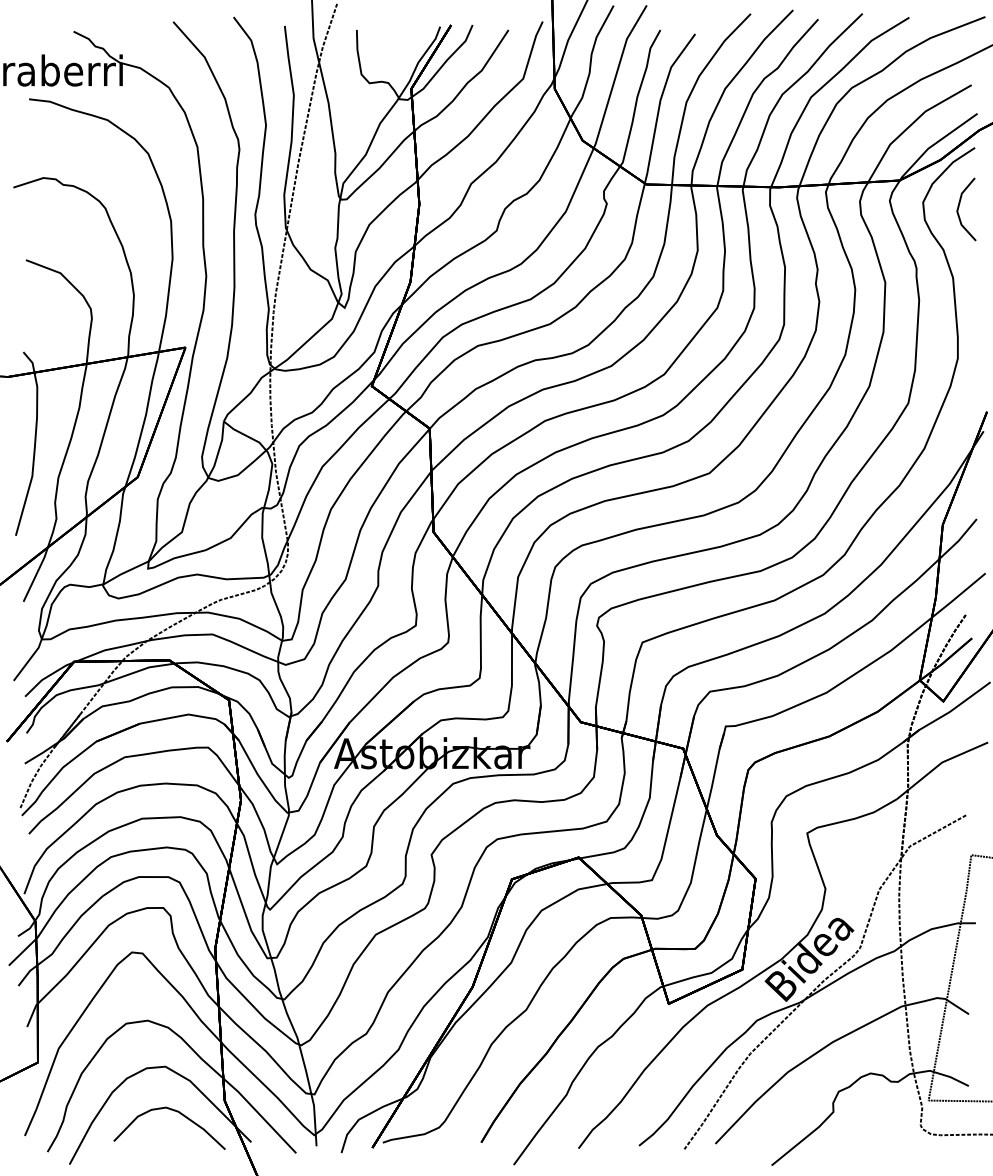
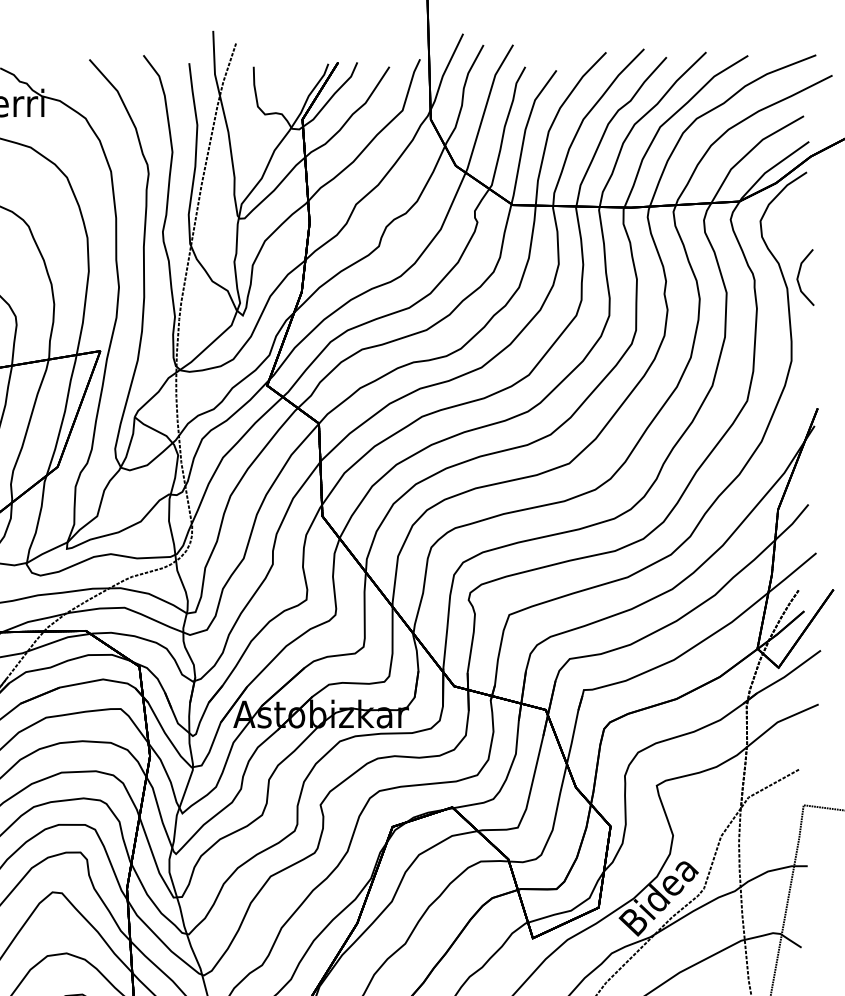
line: (959, 207) -> (799, 275), moved

